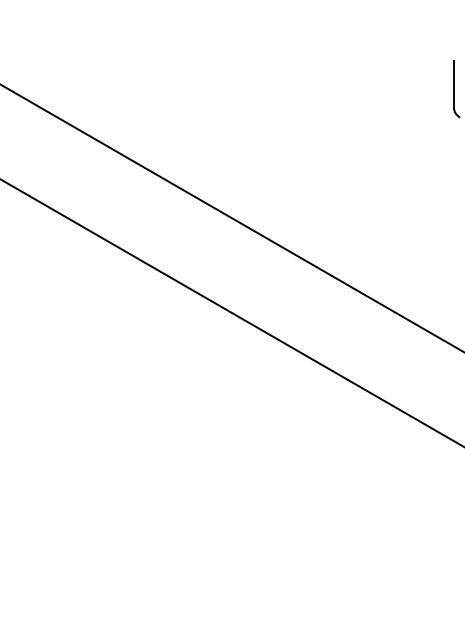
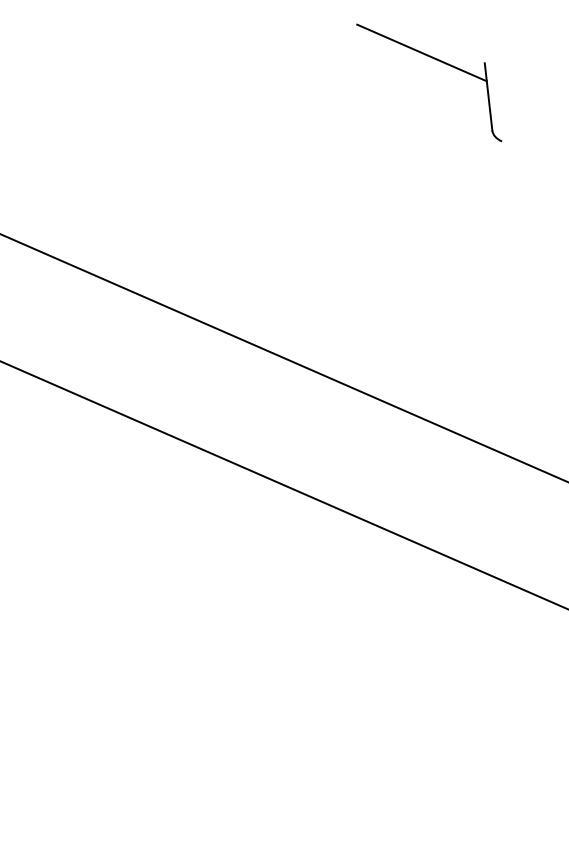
line: (410, 49) -> (421, 53), added

